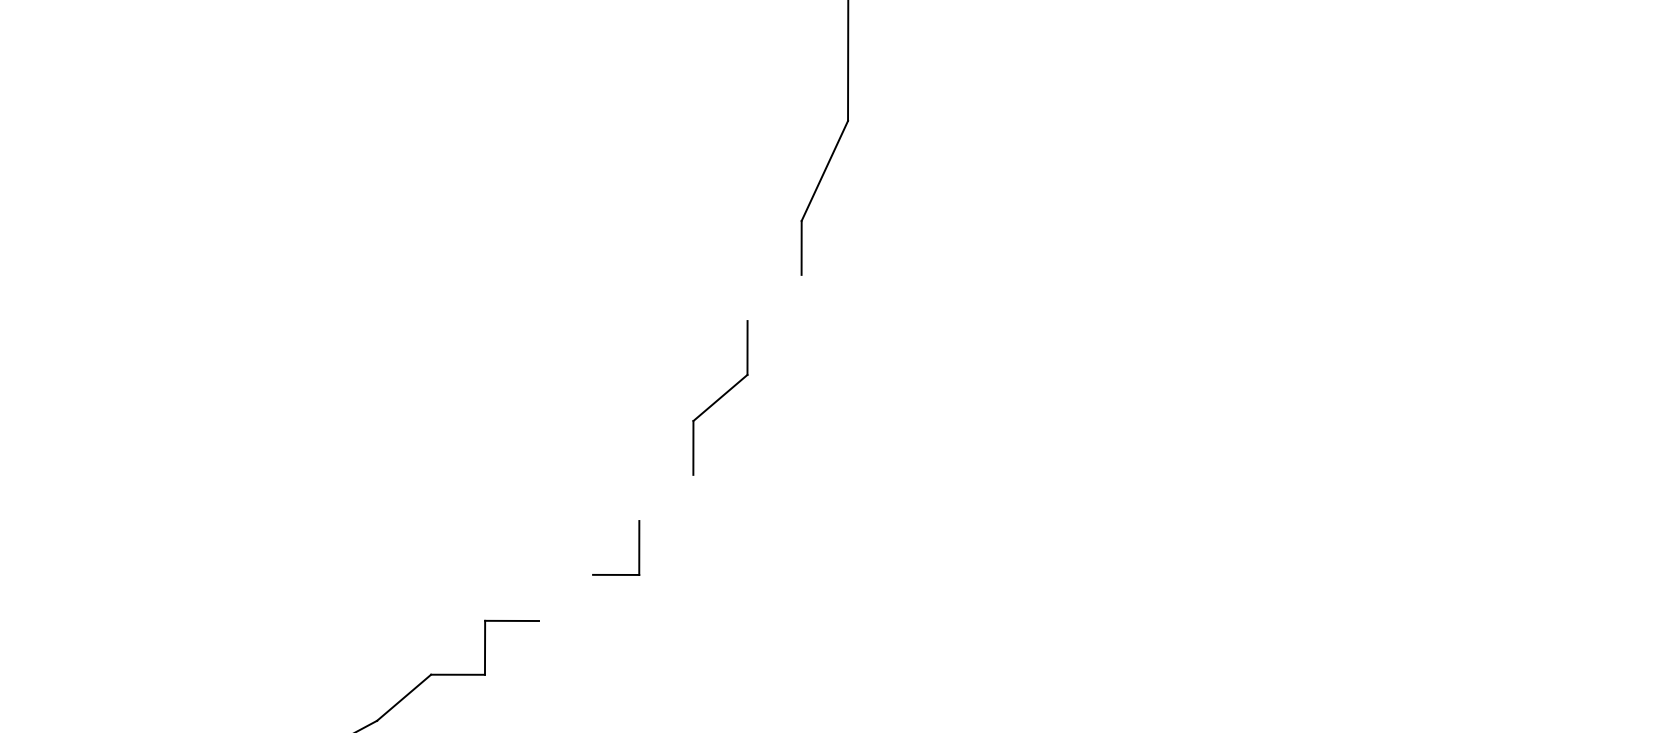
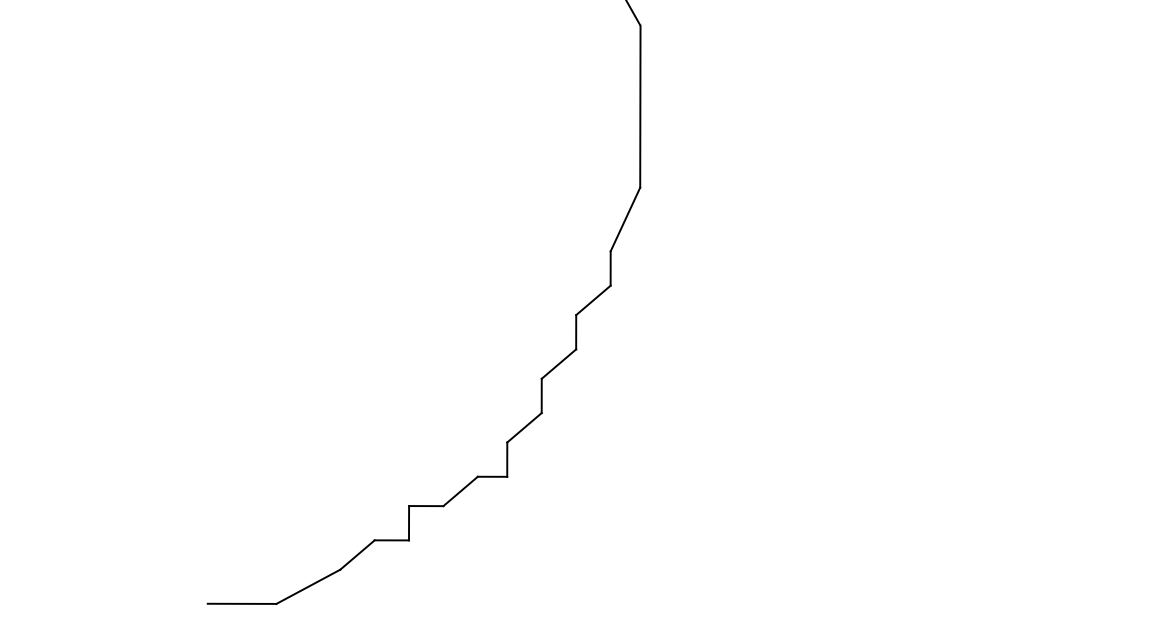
line: (774, 298) -> (593, 300), added
line: (666, 497) -> (524, 427), added
line: (565, 598) -> (460, 491), added

